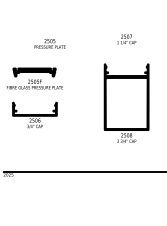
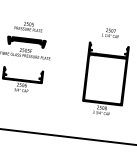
text: (126, 39) -> (110, 33), moved
text: (49, 43) -> (28, 26), moved

